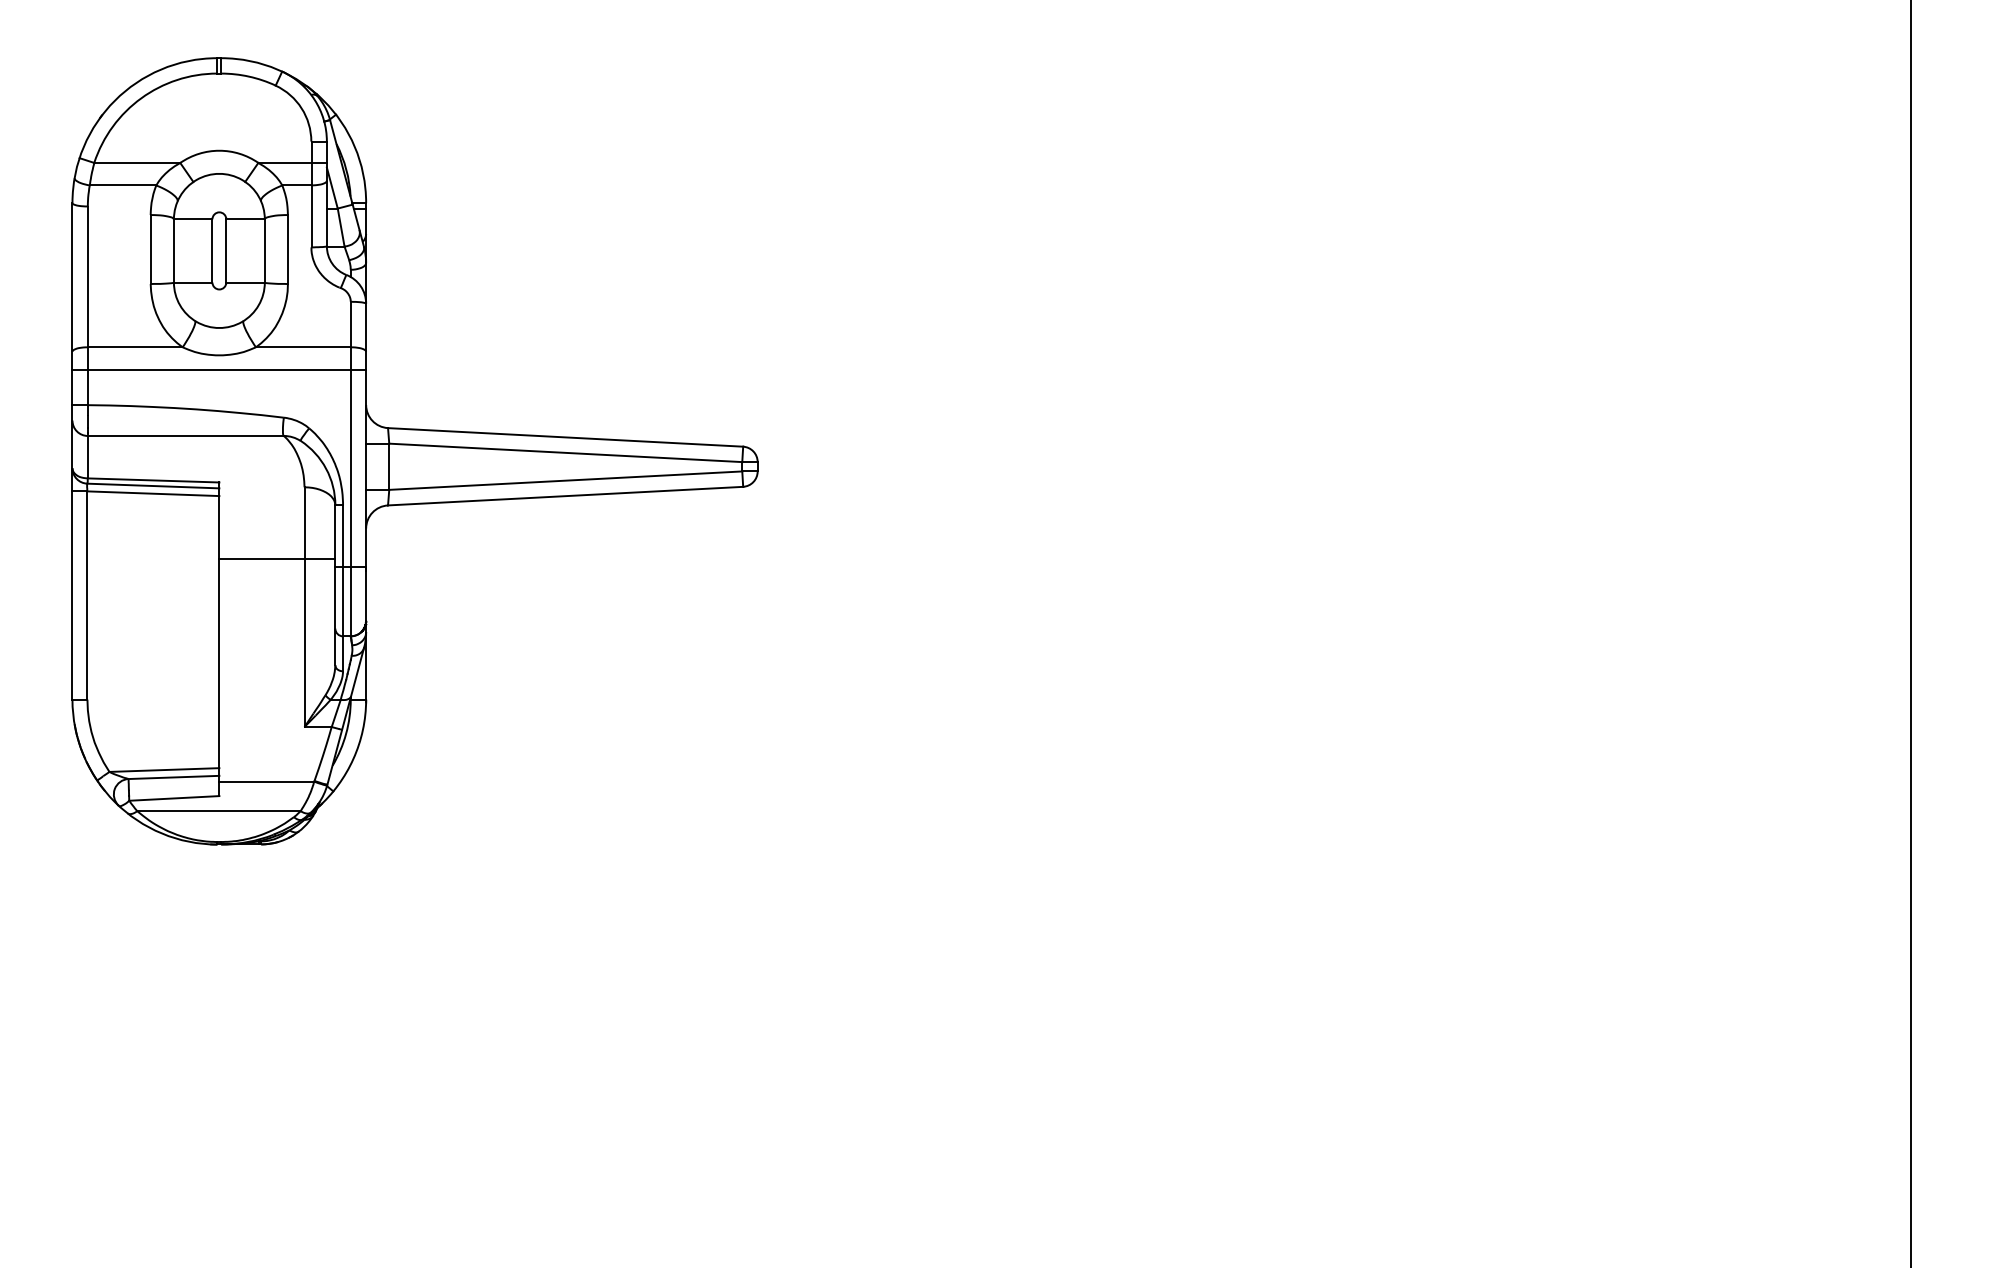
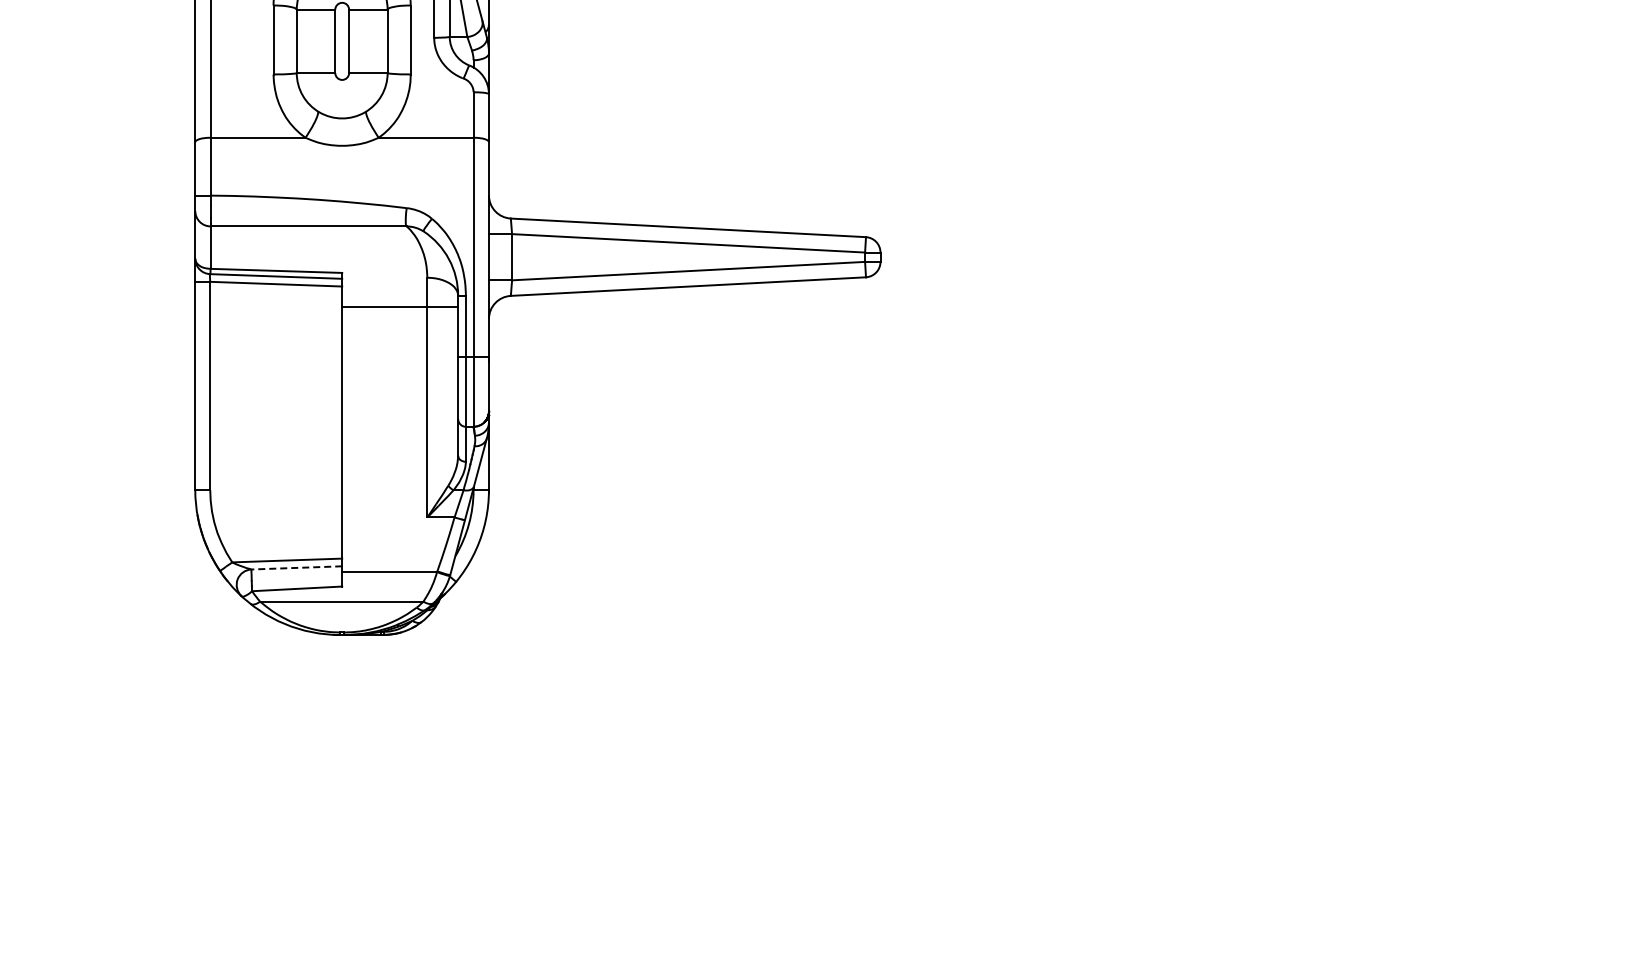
line: (219, 369) -> (342, 159), removed
line: (277, 559) -> (400, 306), moved
line: (173, 777) -> (296, 567), solid -> dashed

